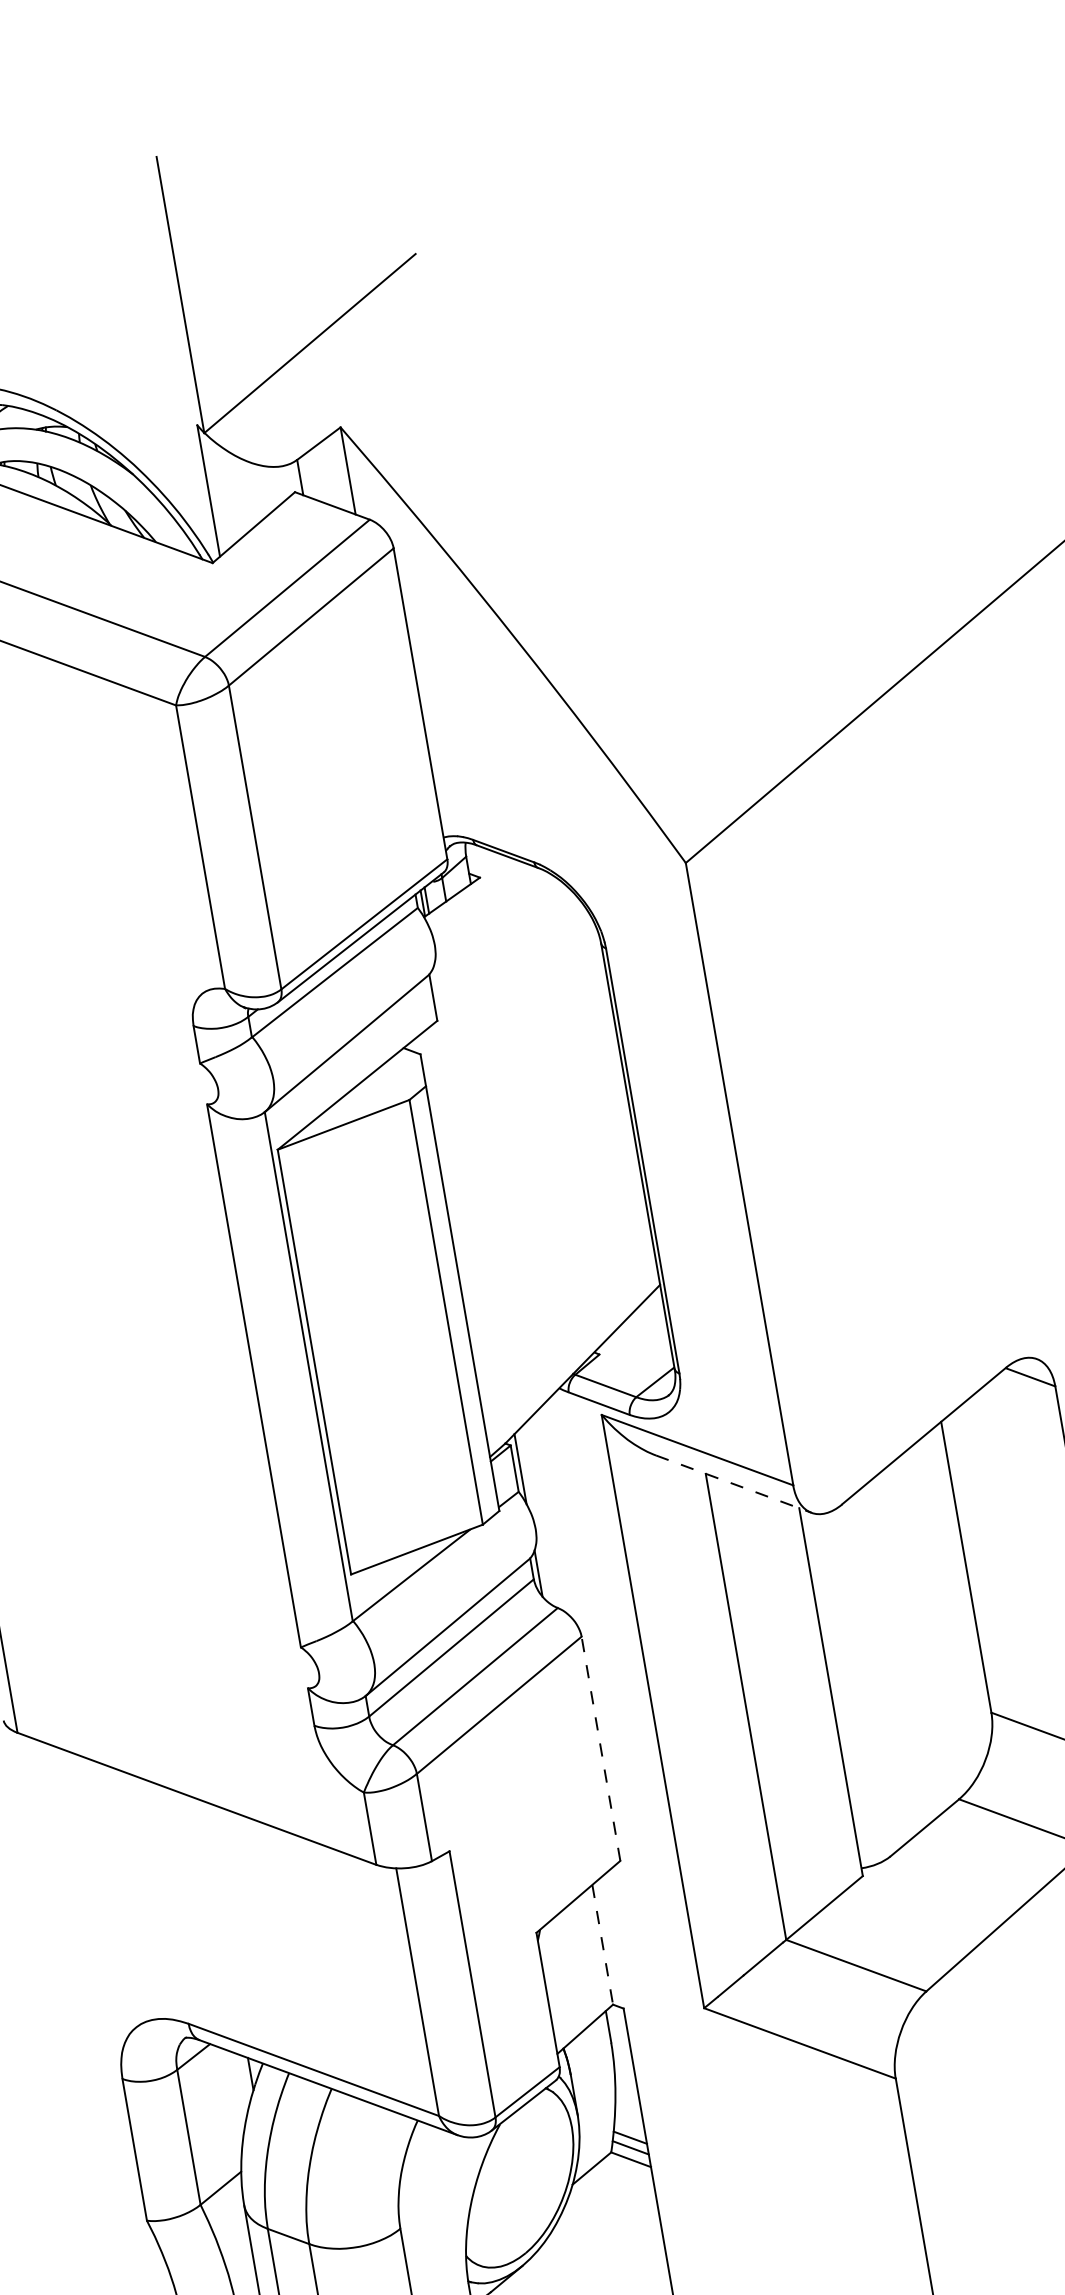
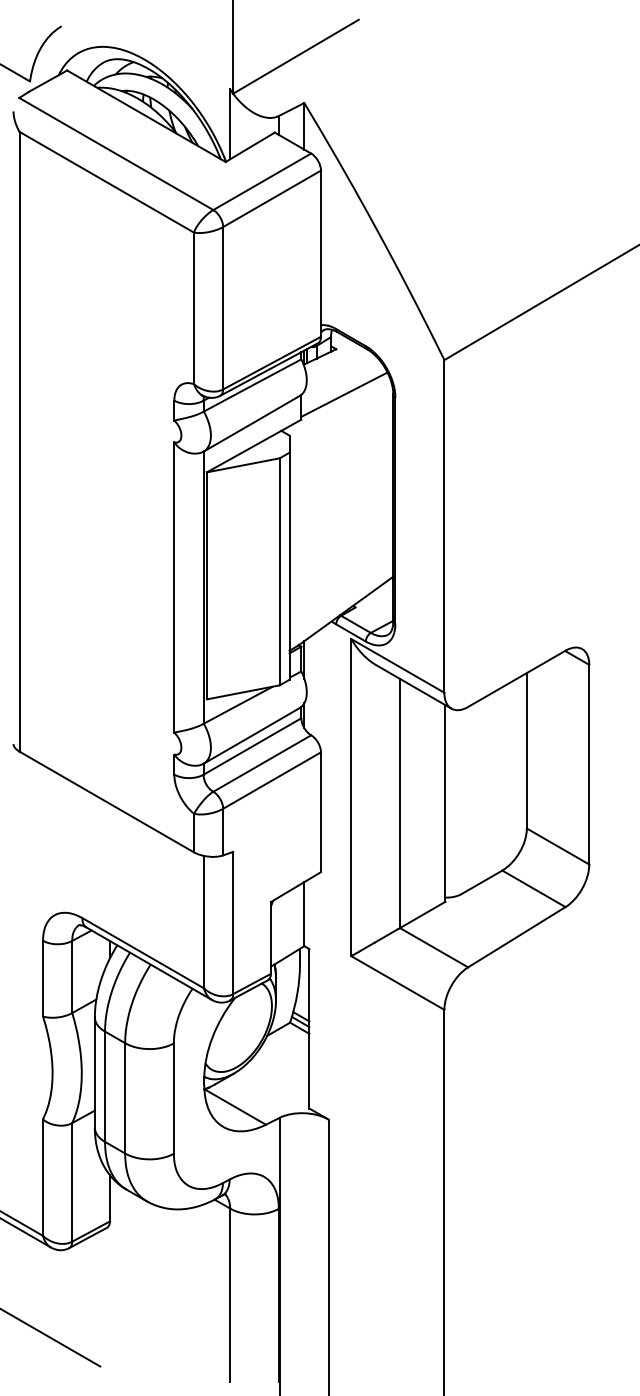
line: (509, 959) -> (344, 394), added
line: (733, 1483) -> (413, 686), dashed -> solid
line: (600, 1749) -> (320, 812), dashed -> solid
line: (603, 1945) -> (304, 914), dashed -> solid

